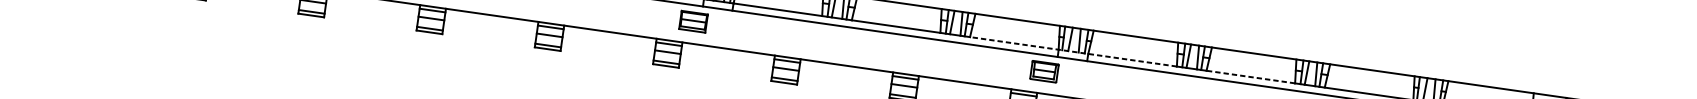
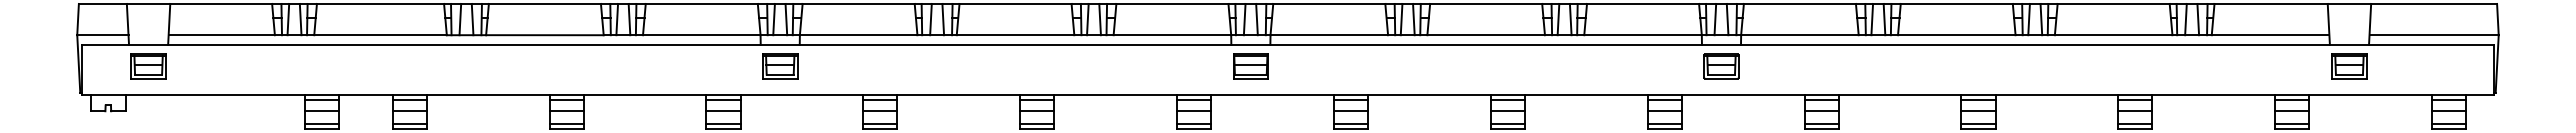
part: (693, 21) -> (1250, 66), moved
line: (1072, 51) -> (1720, 35), dashed -> solid
part: (1044, 71) -> (1721, 66), moved
line: (1250, 77) -> (1956, 35), dashed -> solid

